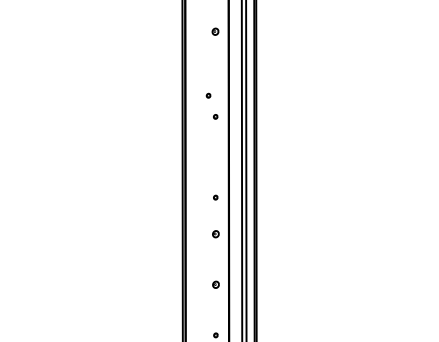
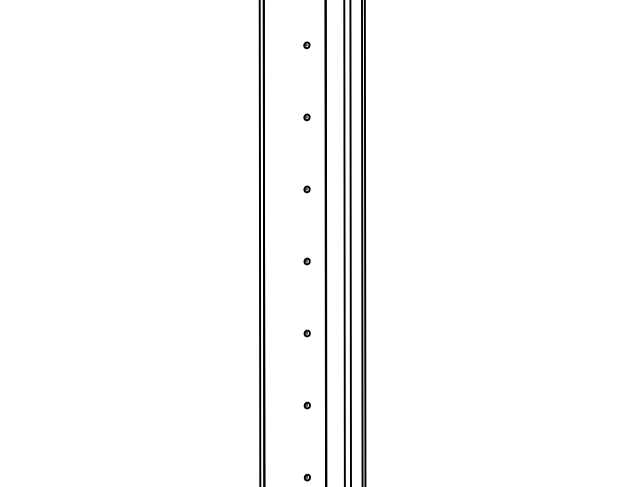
part: (215, 31) -> (306, 45), size x0.62
part: (208, 95) -> (306, 117), moved
part: (215, 116) -> (306, 189), moved
part: (215, 197) -> (306, 261), moved
part: (215, 234) -> (306, 333), size x0.62
part: (215, 284) -> (306, 405), size x0.62

